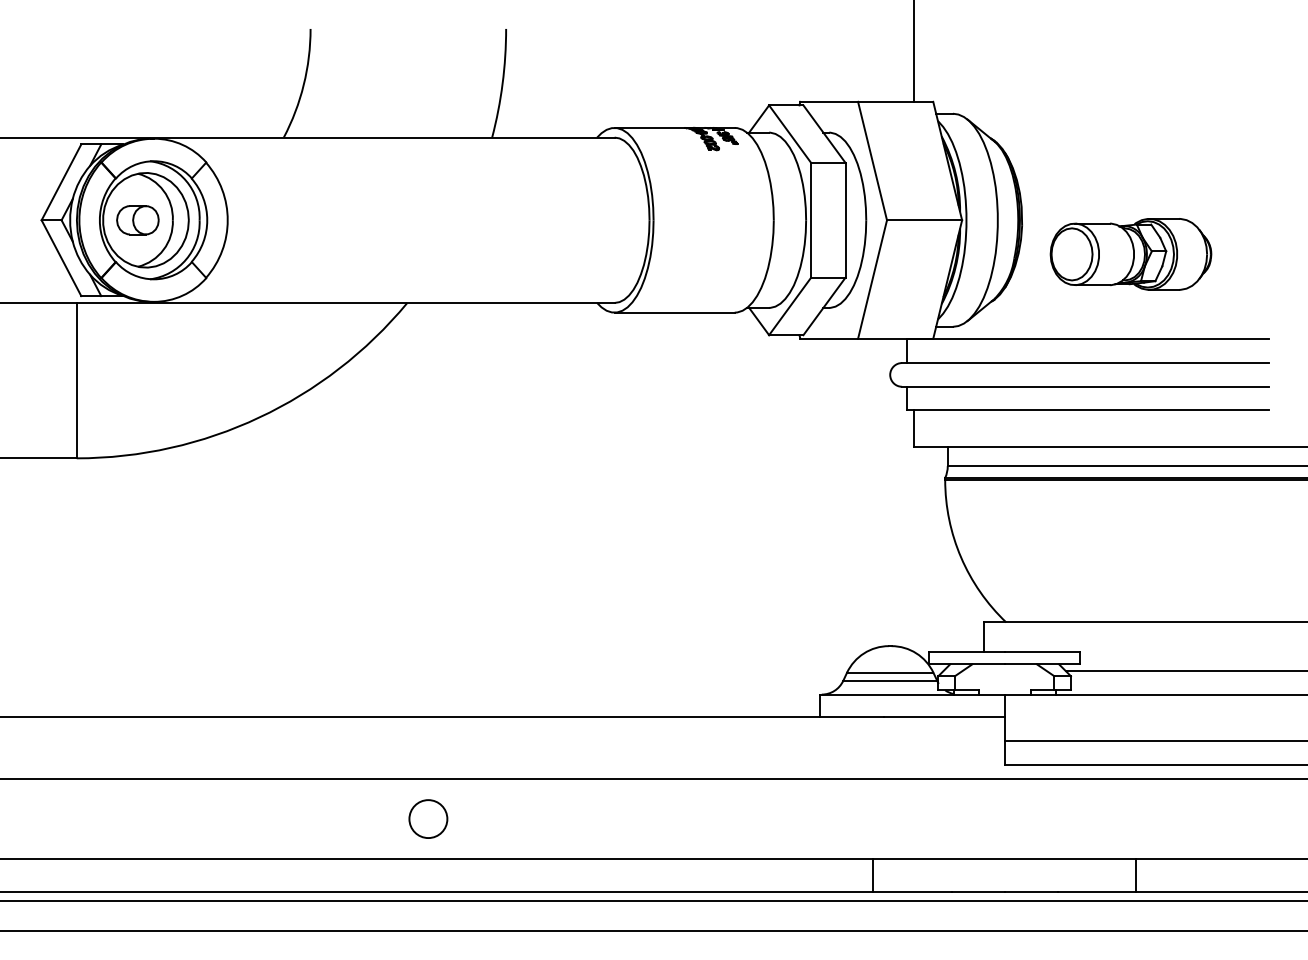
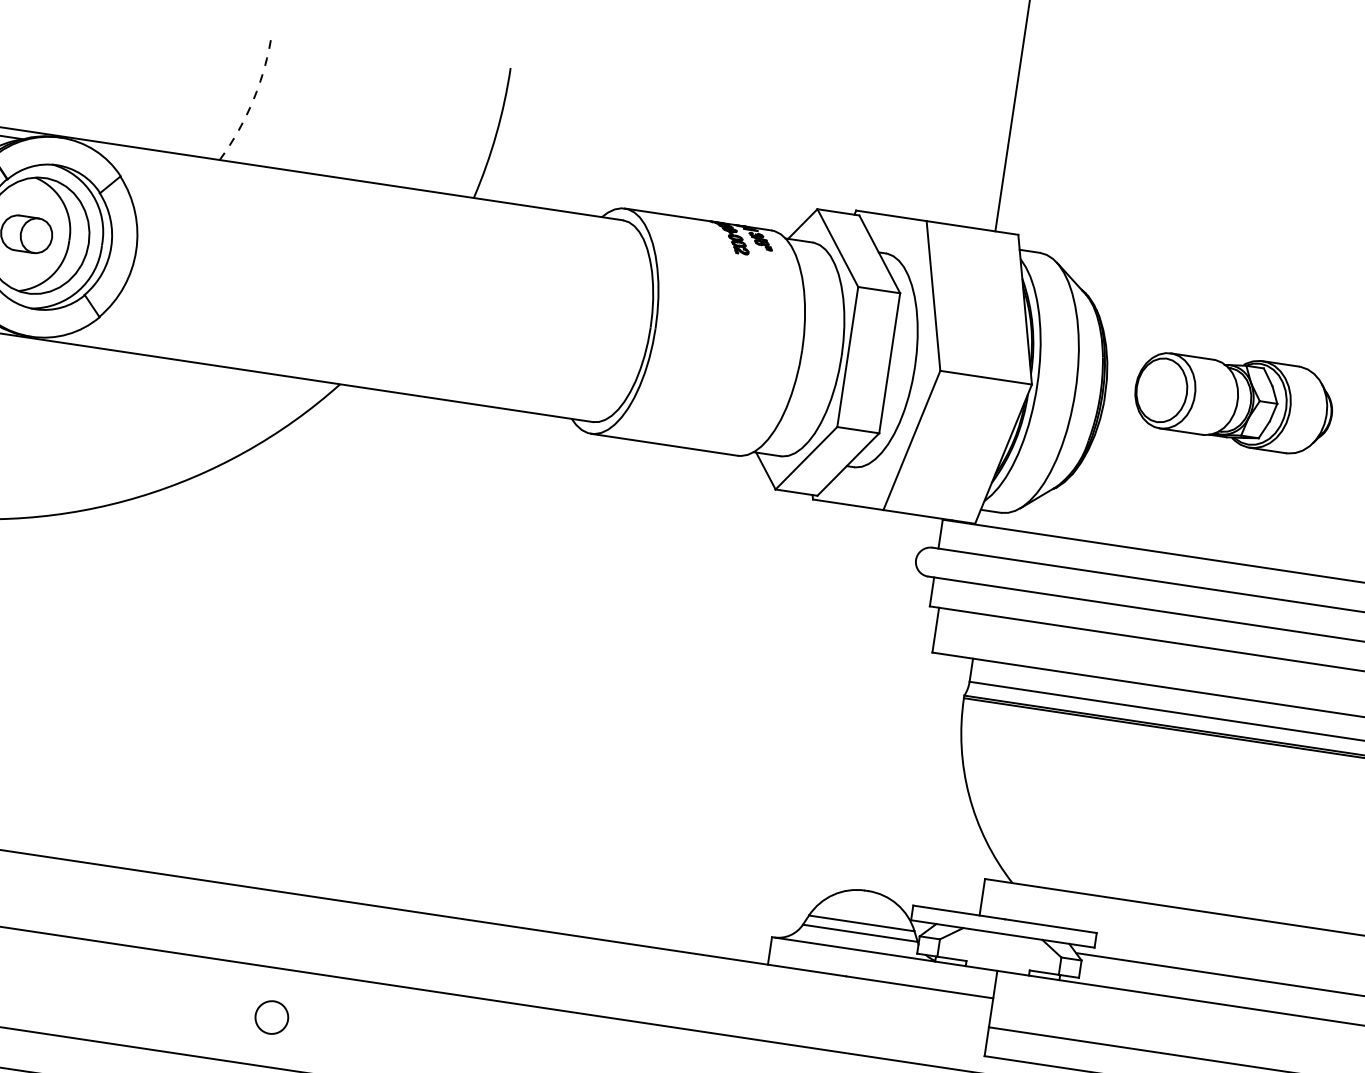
arc: (303, 84) -> (253, 98), solid -> dashed
part: (1130, 254) -> (1233, 401), moved
circle: (428, 818) -> (272, 1016), size x0.7

